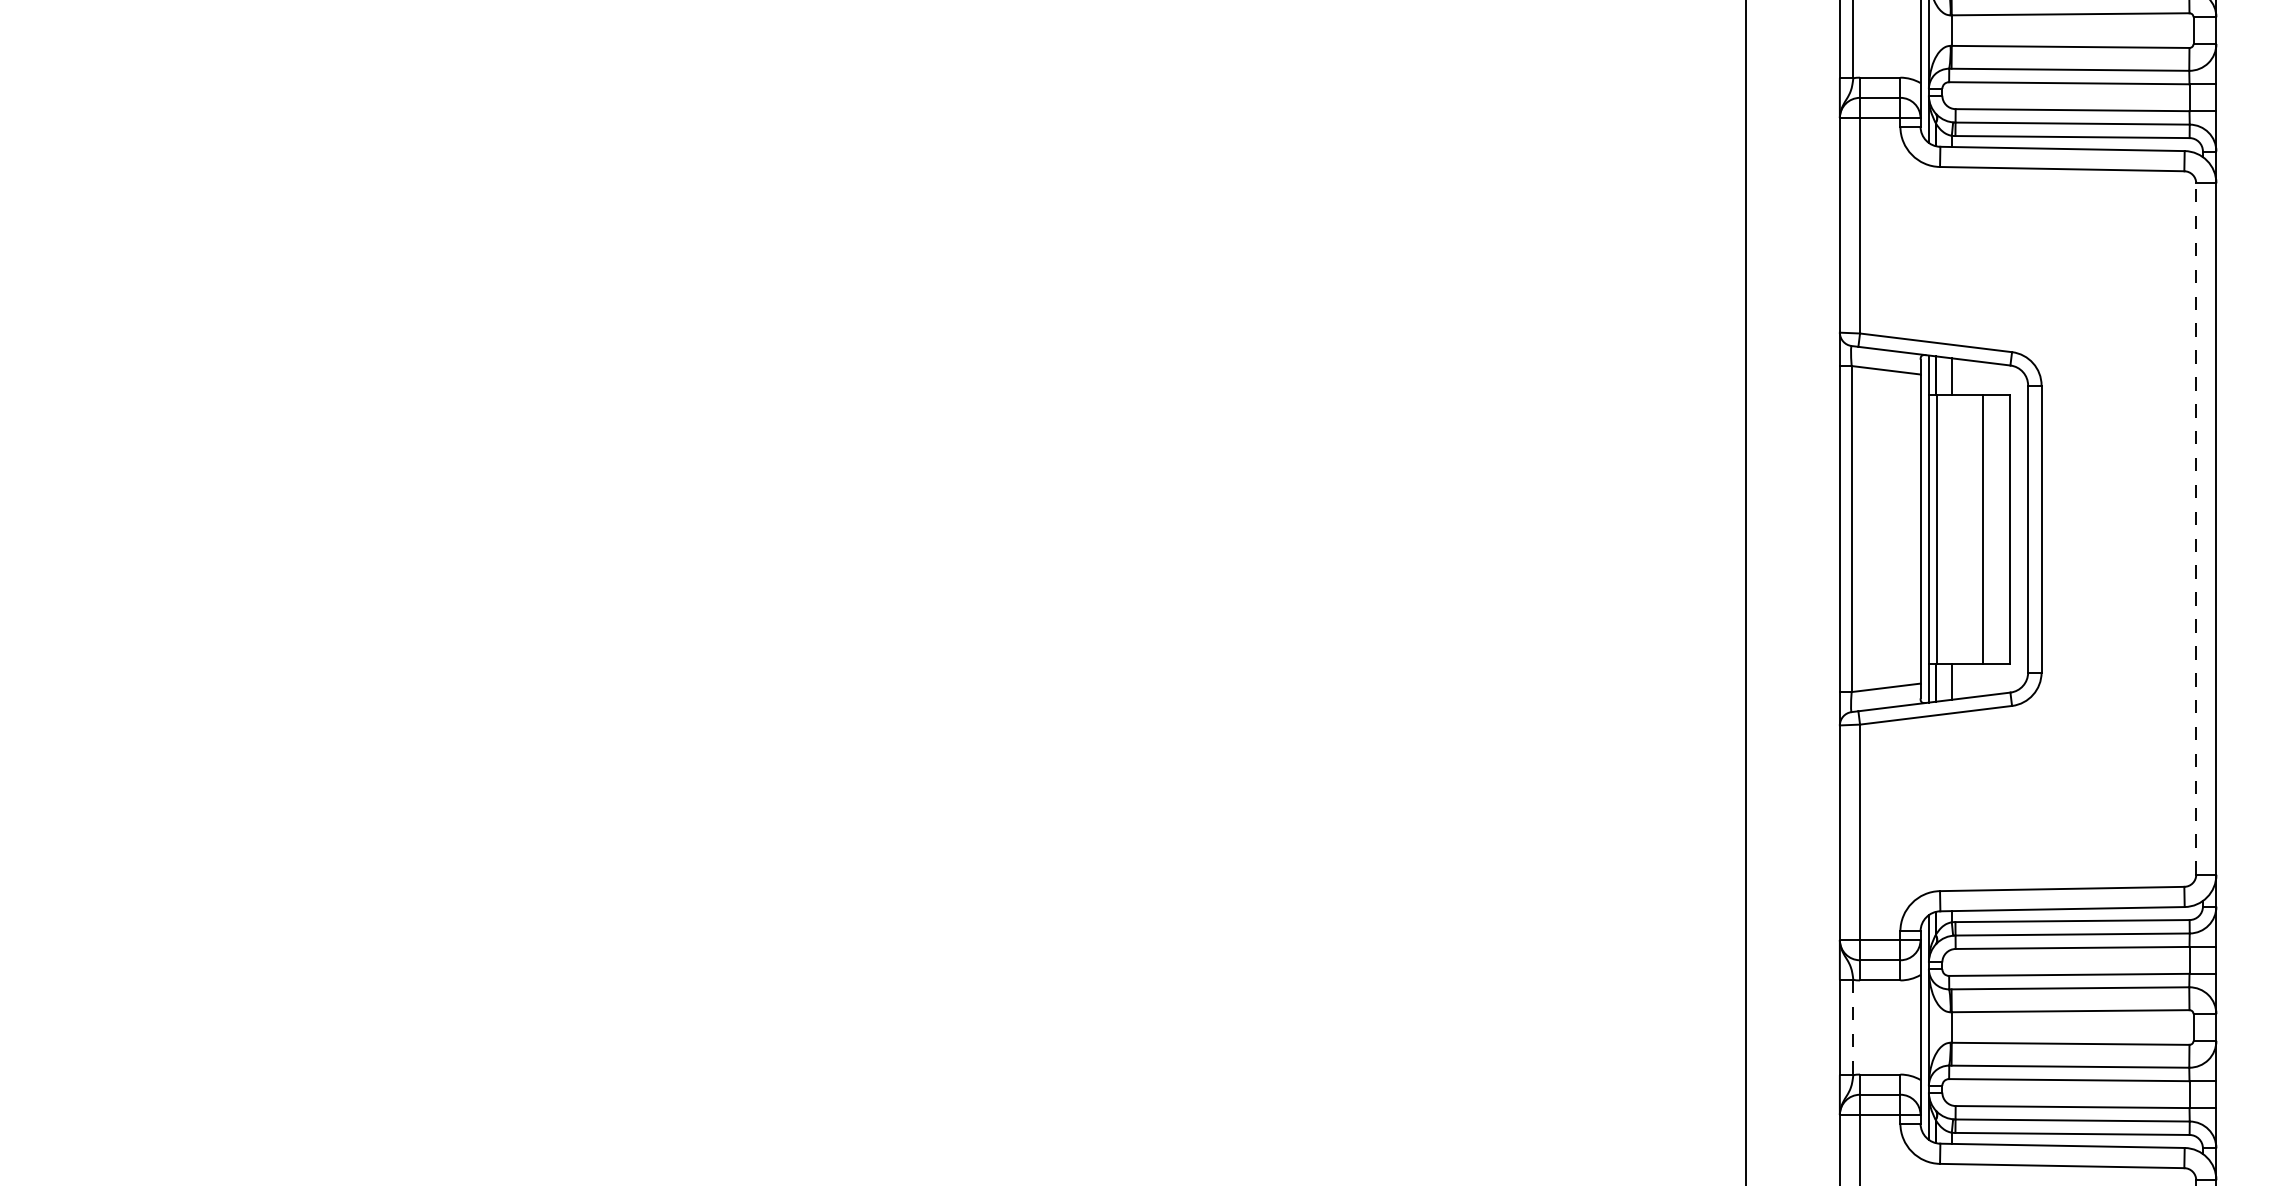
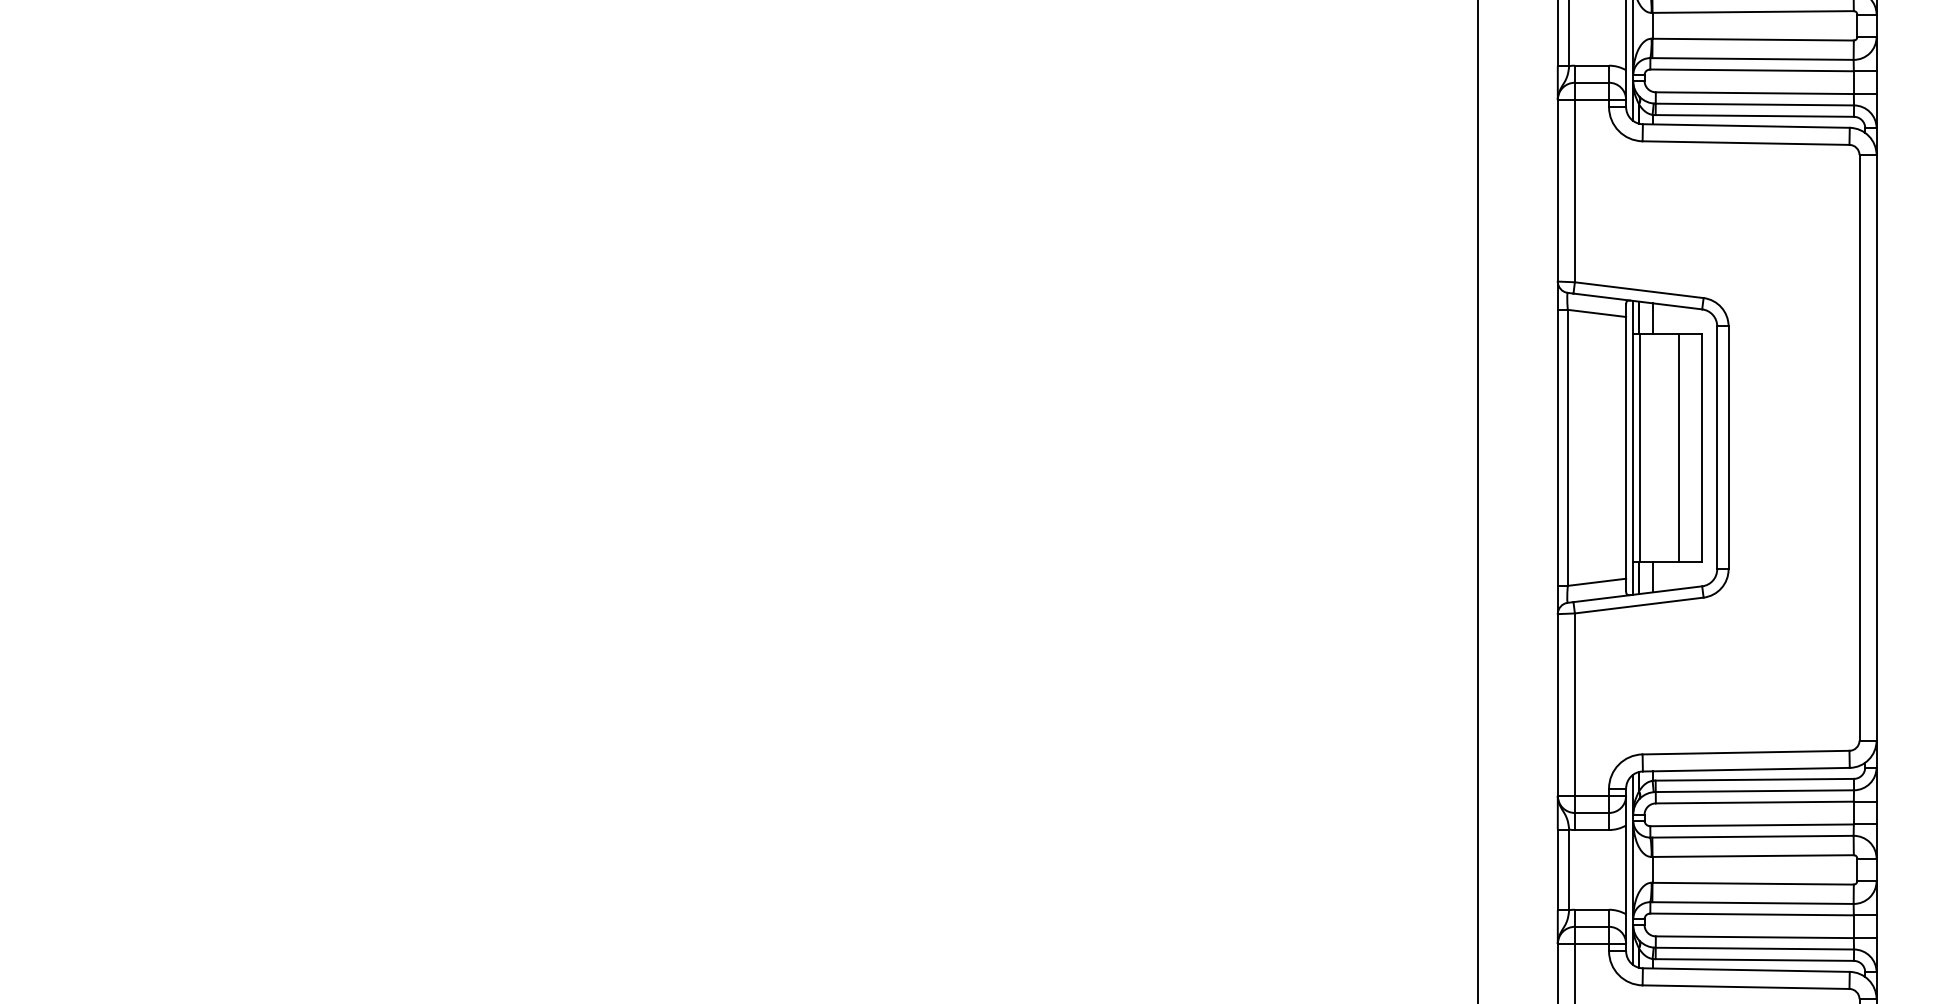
line: (2196, 529) -> (1859, 448), dashed -> solid
line: (1853, 1027) -> (1569, 869), dashed -> solid

